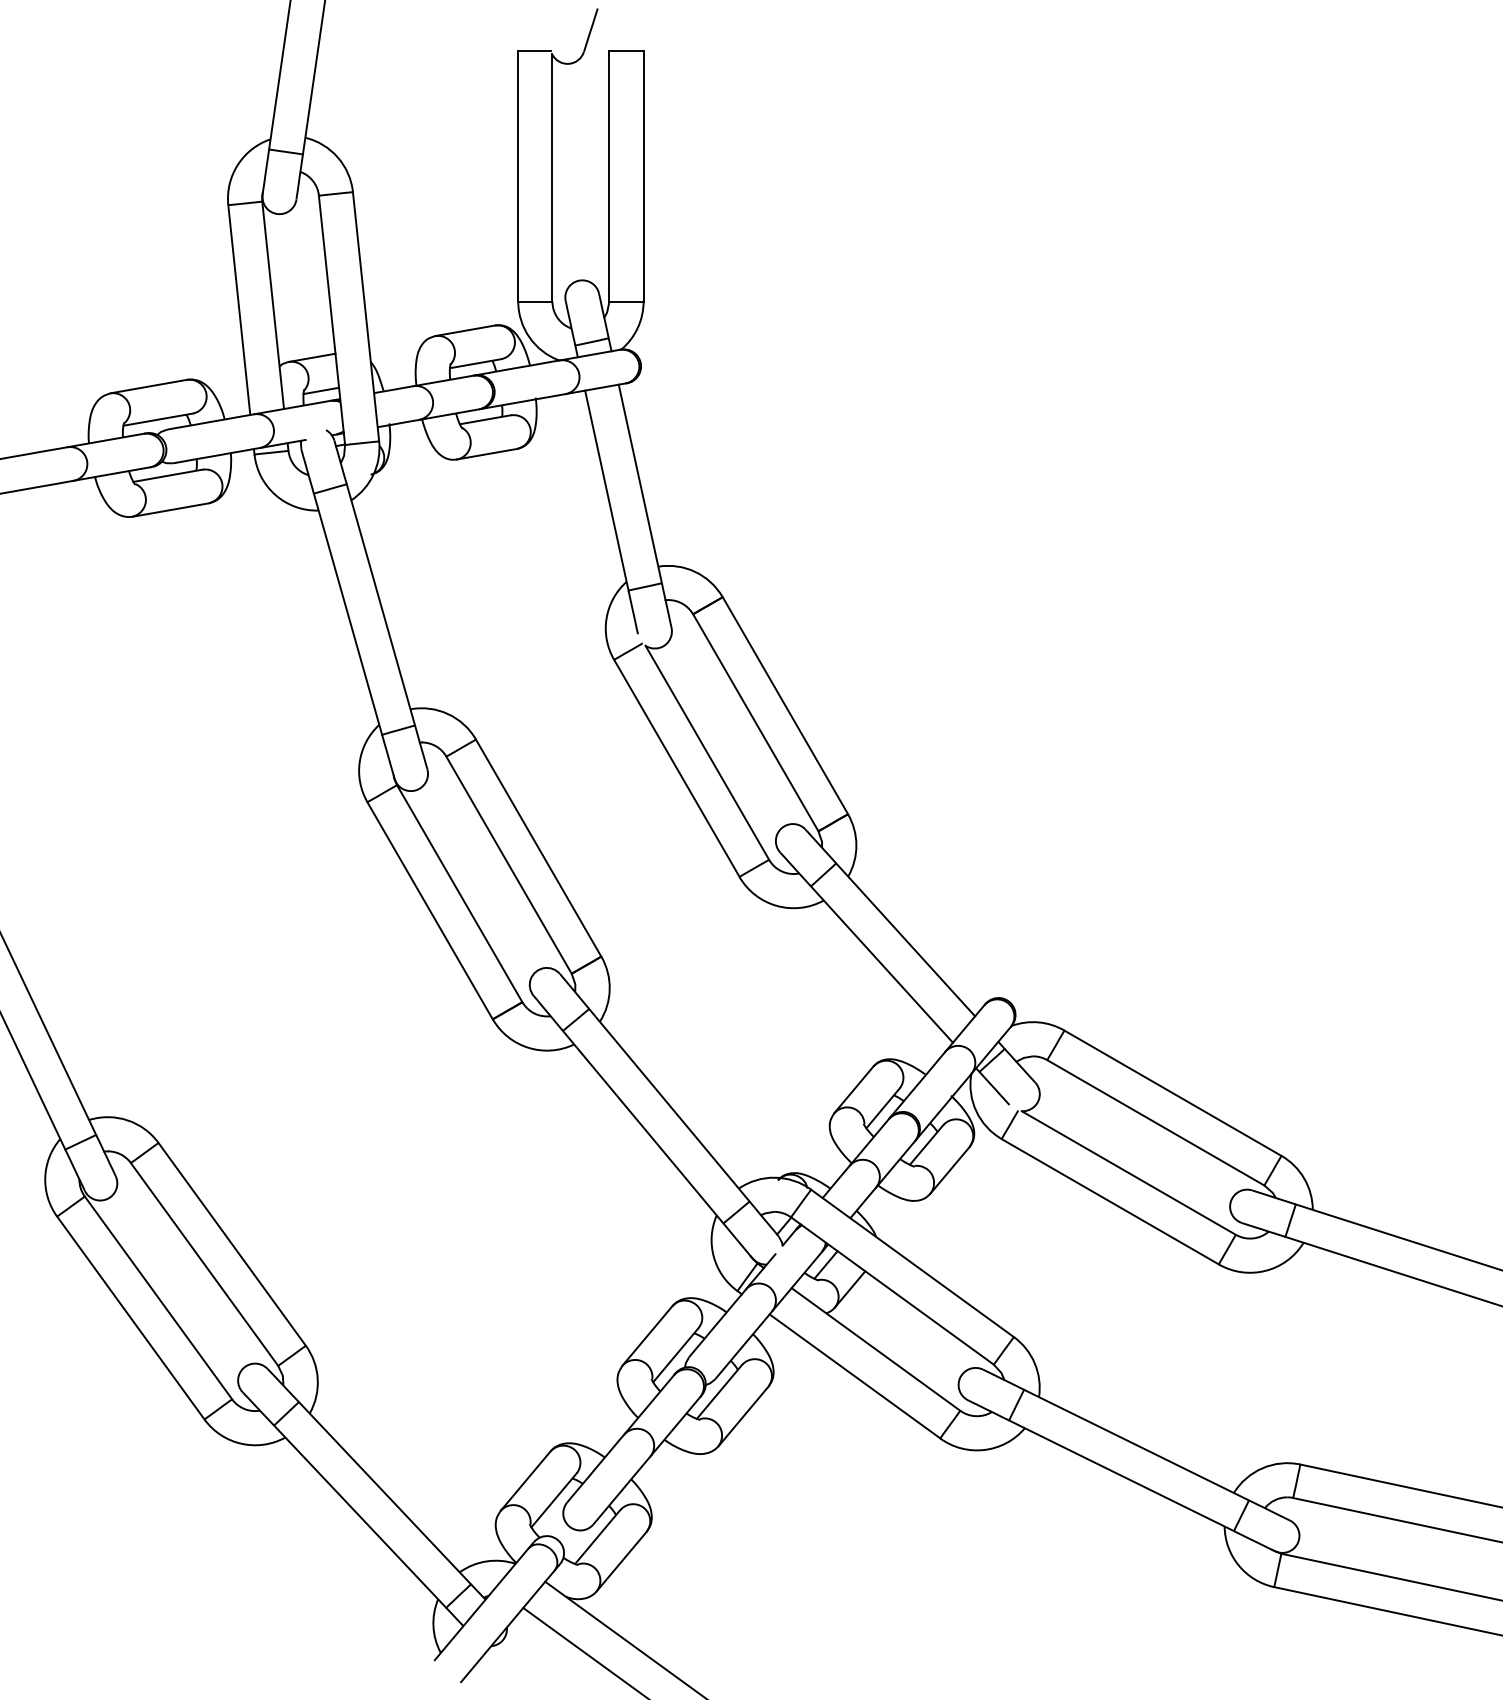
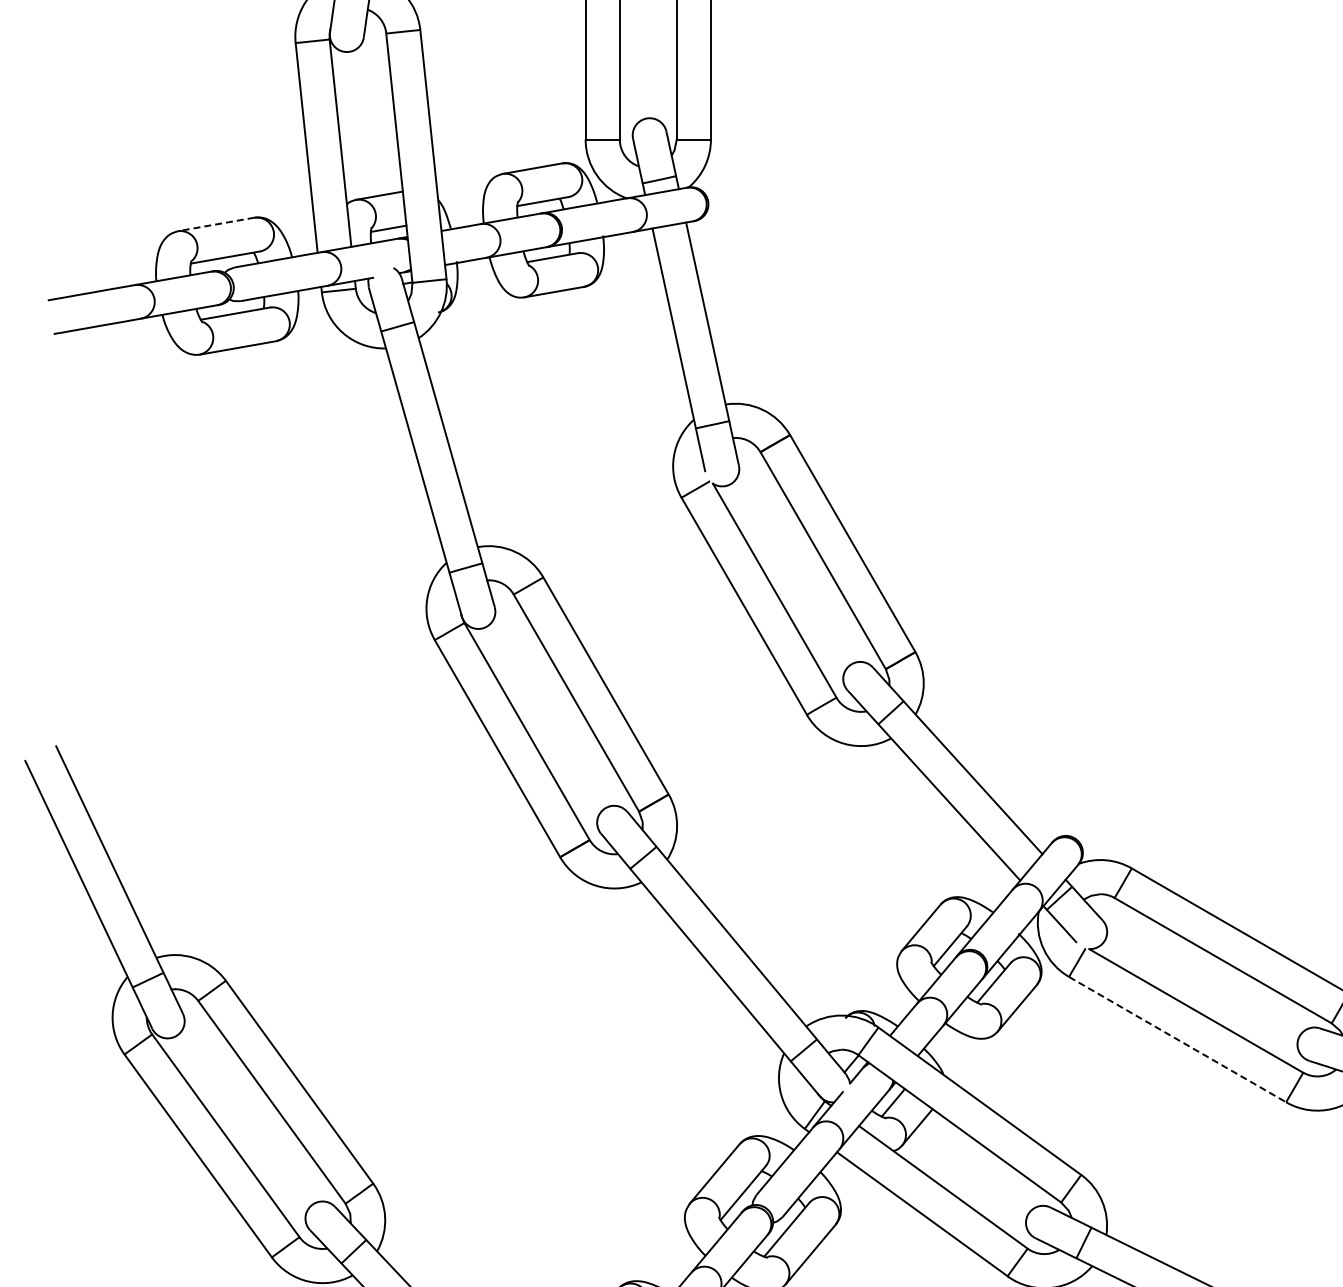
line: (149, 386) -> (216, 224), solid -> dashed
line: (1110, 1201) -> (1177, 1039), solid -> dashed

